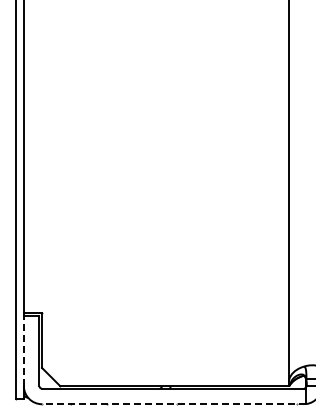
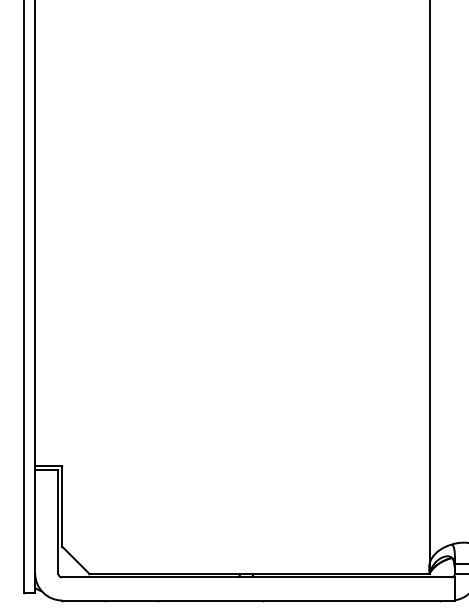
line: (23, 351) -> (34, 522), dashed -> solid
line: (173, 404) -> (257, 600), dashed -> solid

